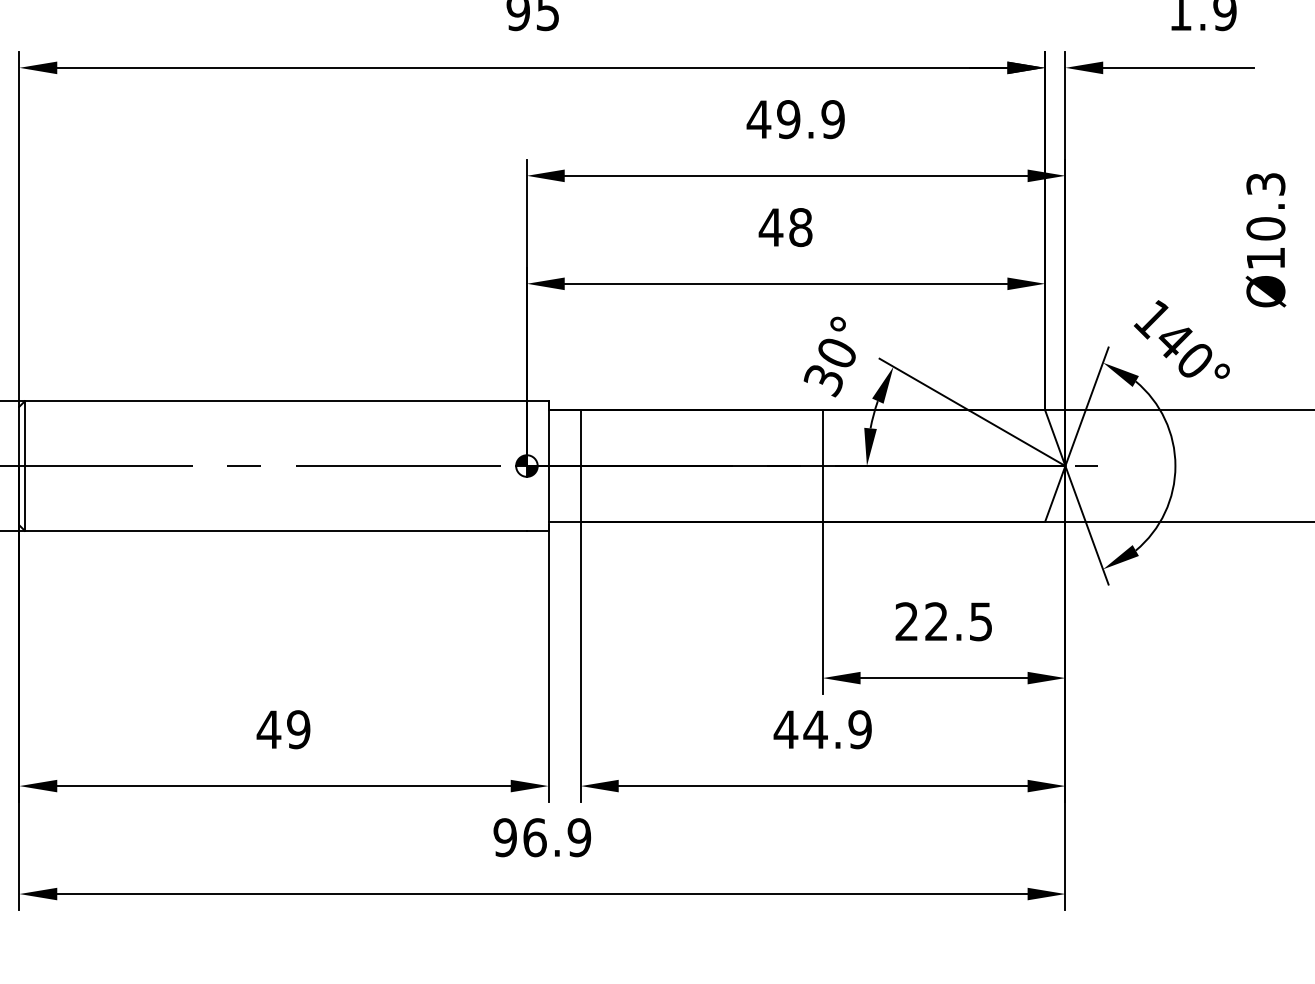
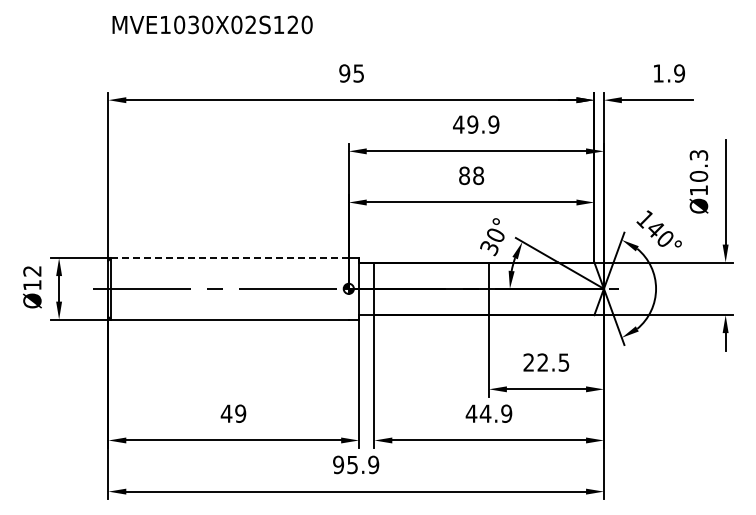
text: (771, 226) -> (464, 175), 48 -> 88
line: (275, 401) -> (229, 258), solid -> dashed
text: (534, 836) -> (352, 464), 96.9 -> 95.9

